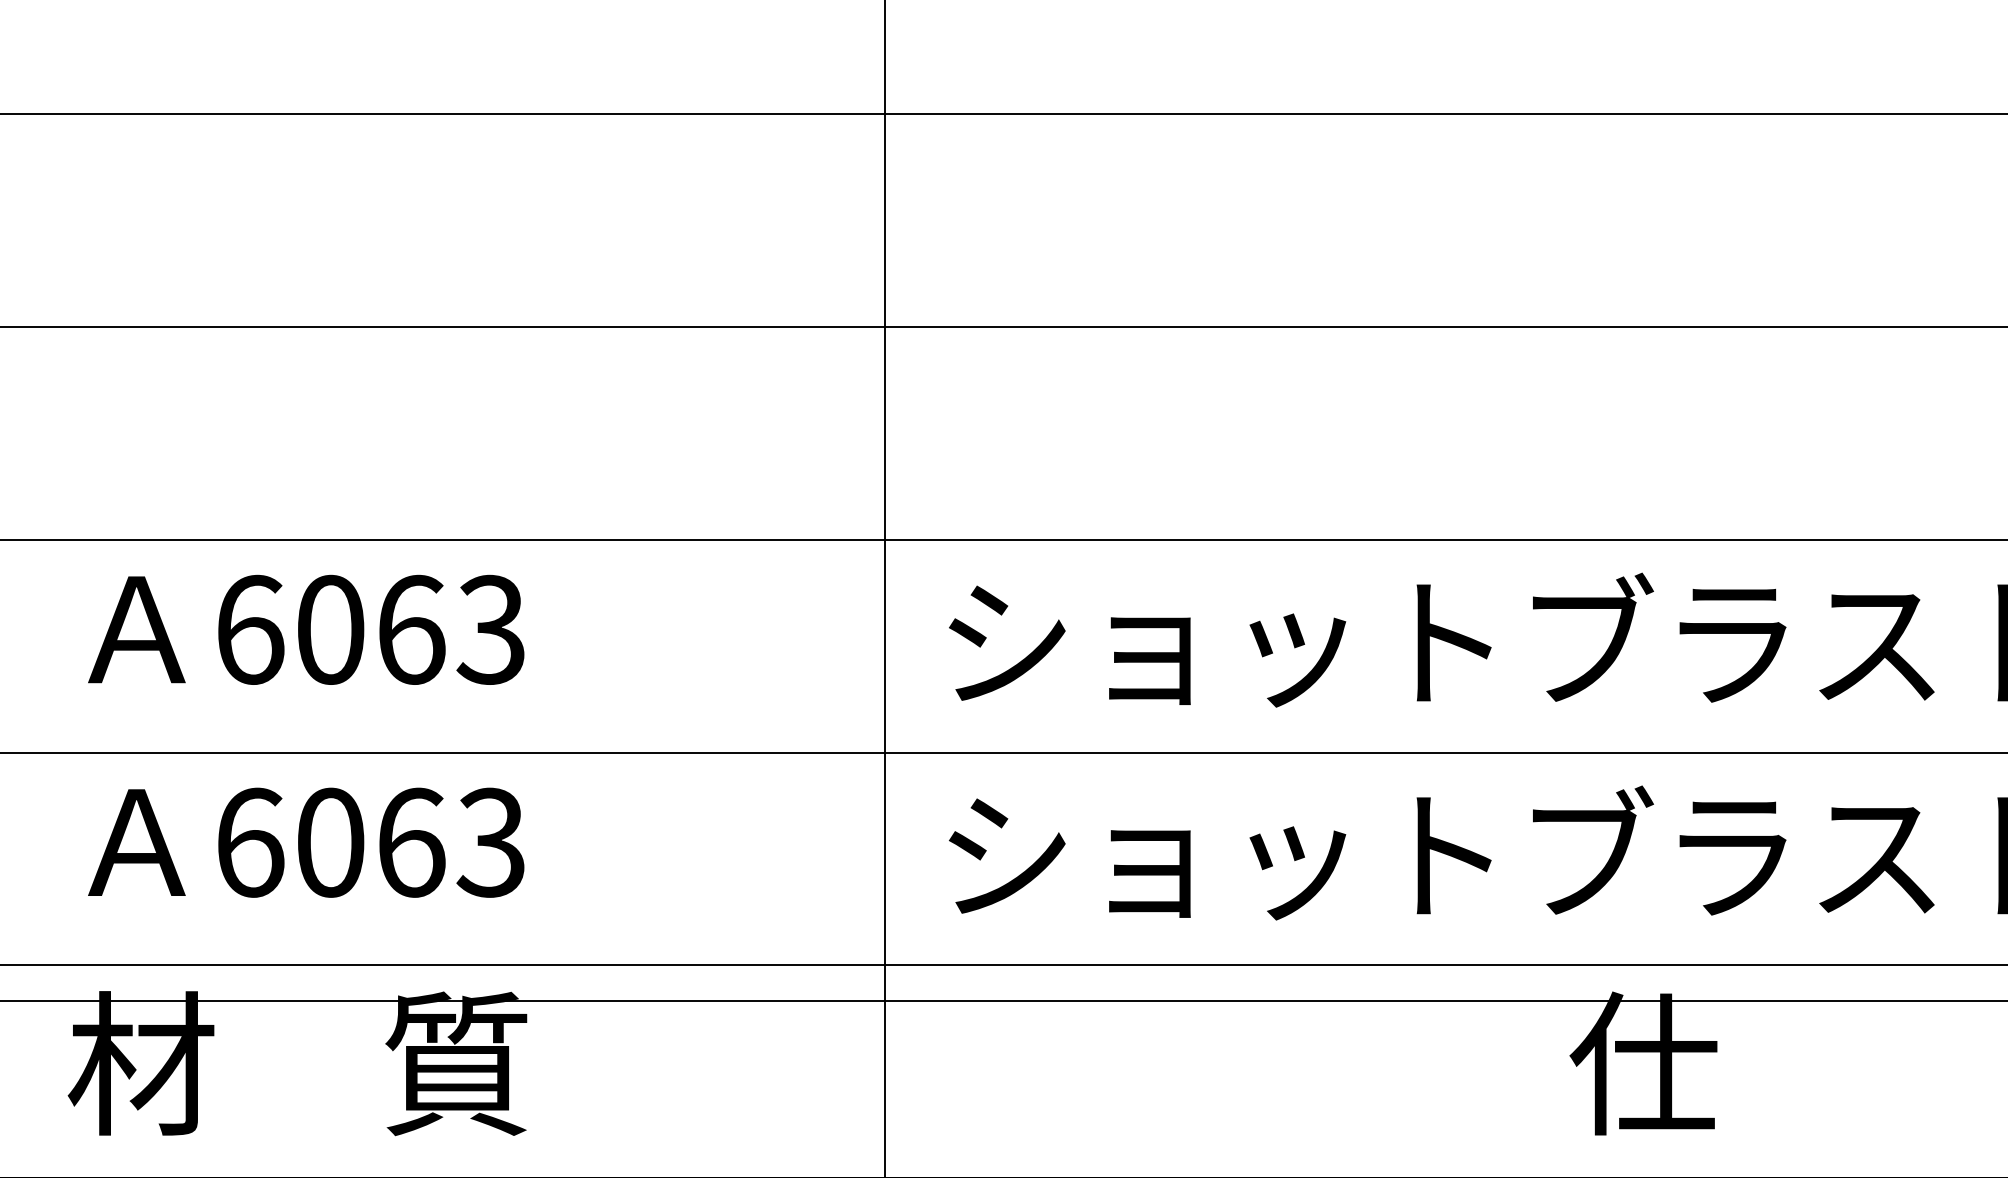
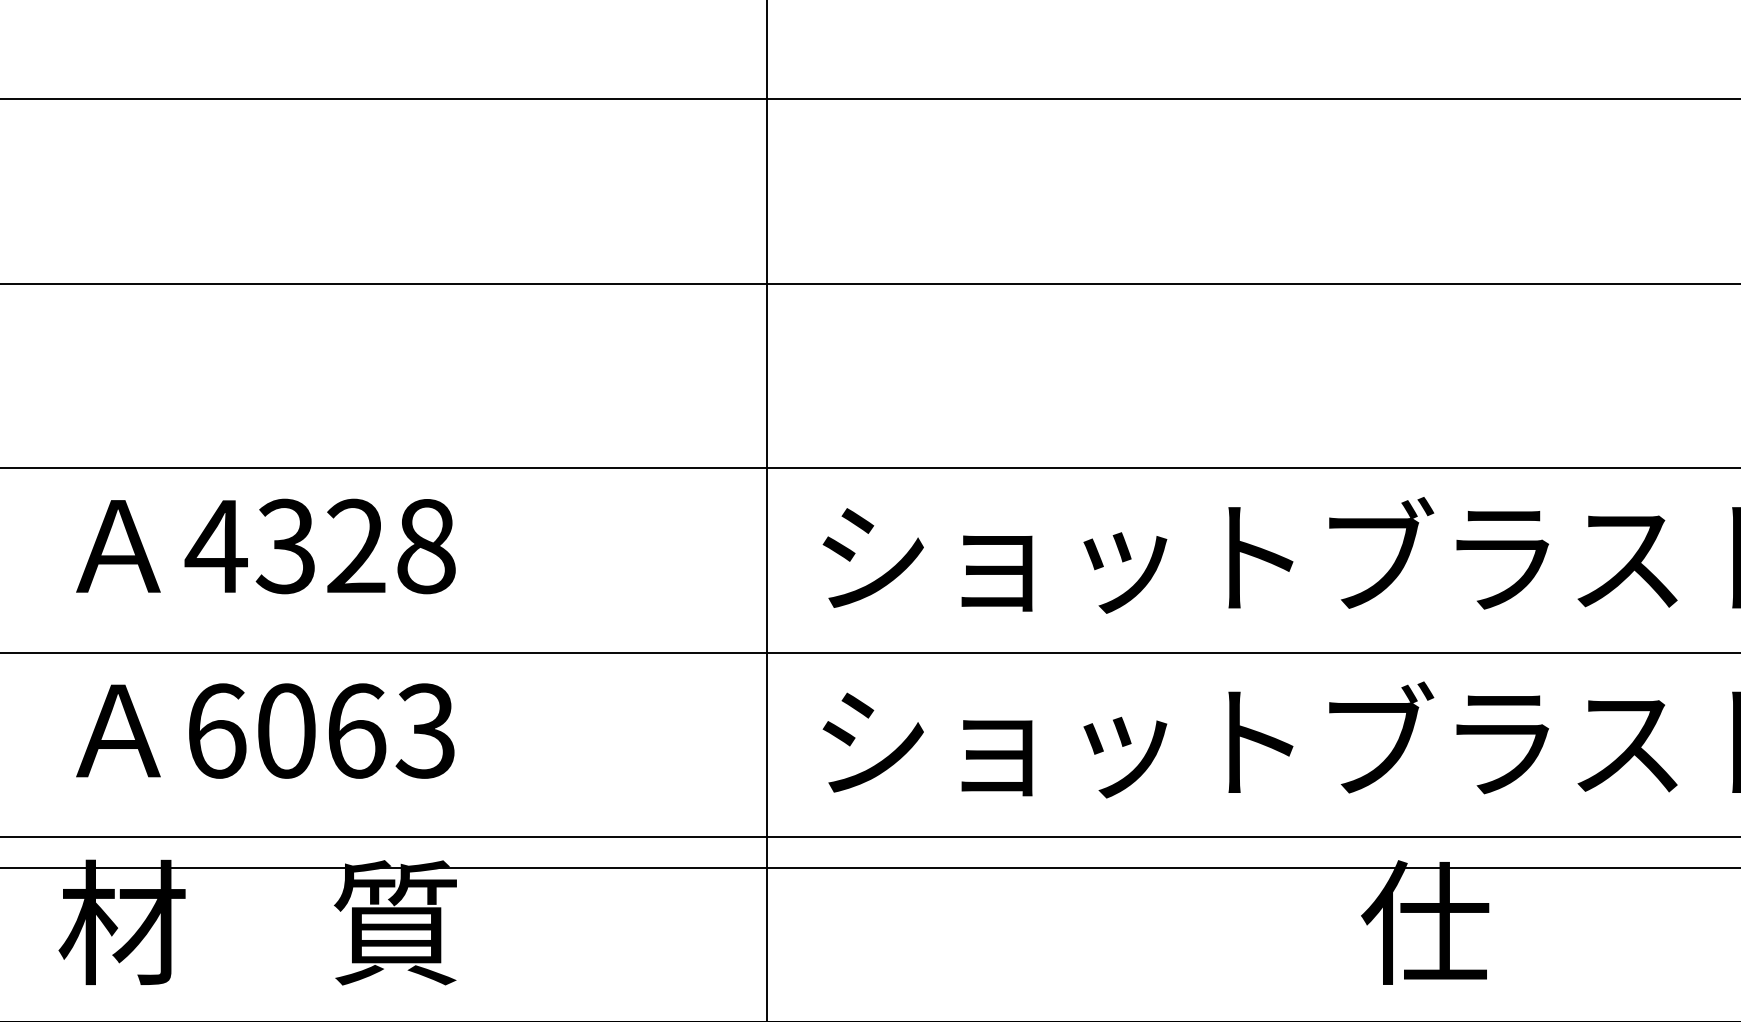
text: (369, 629) -> (320, 546), 6063 -> 4328

